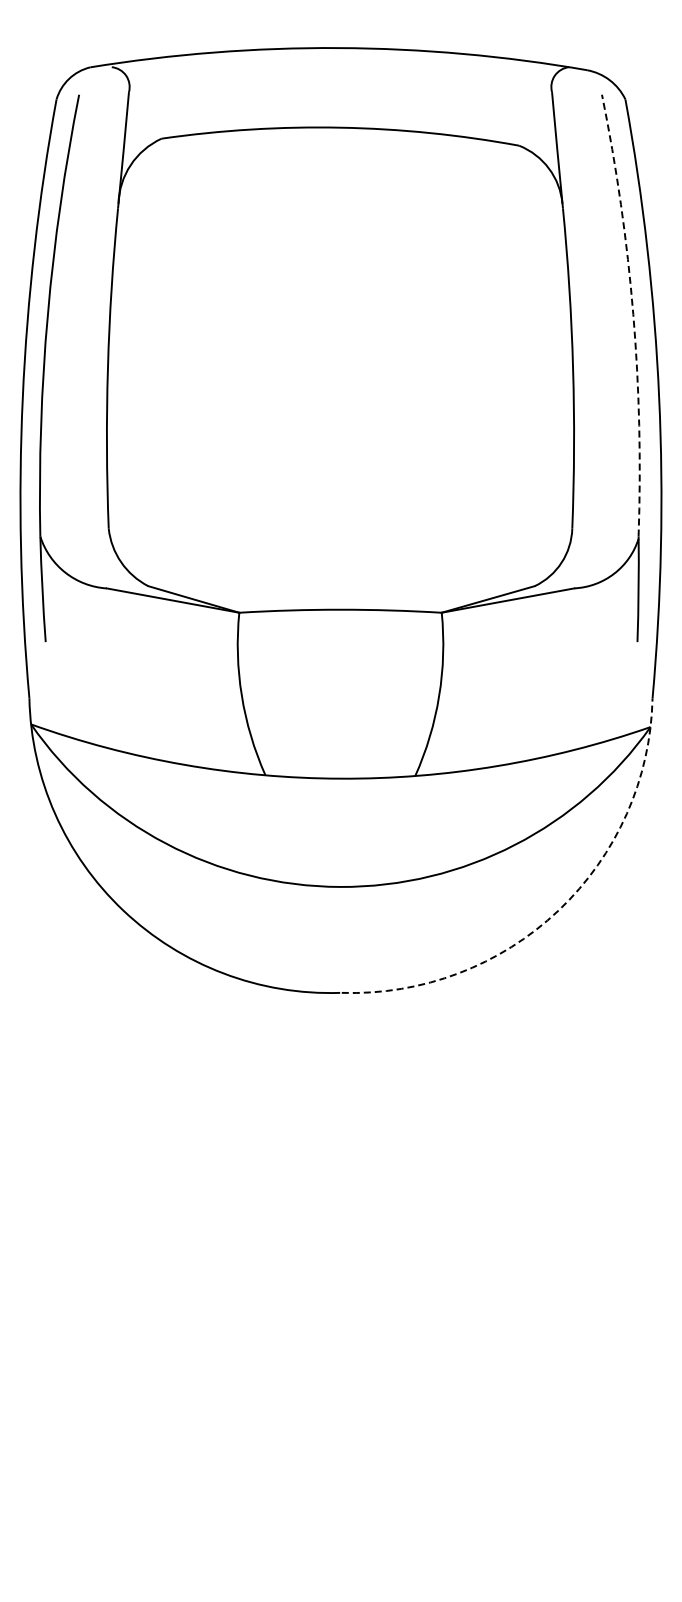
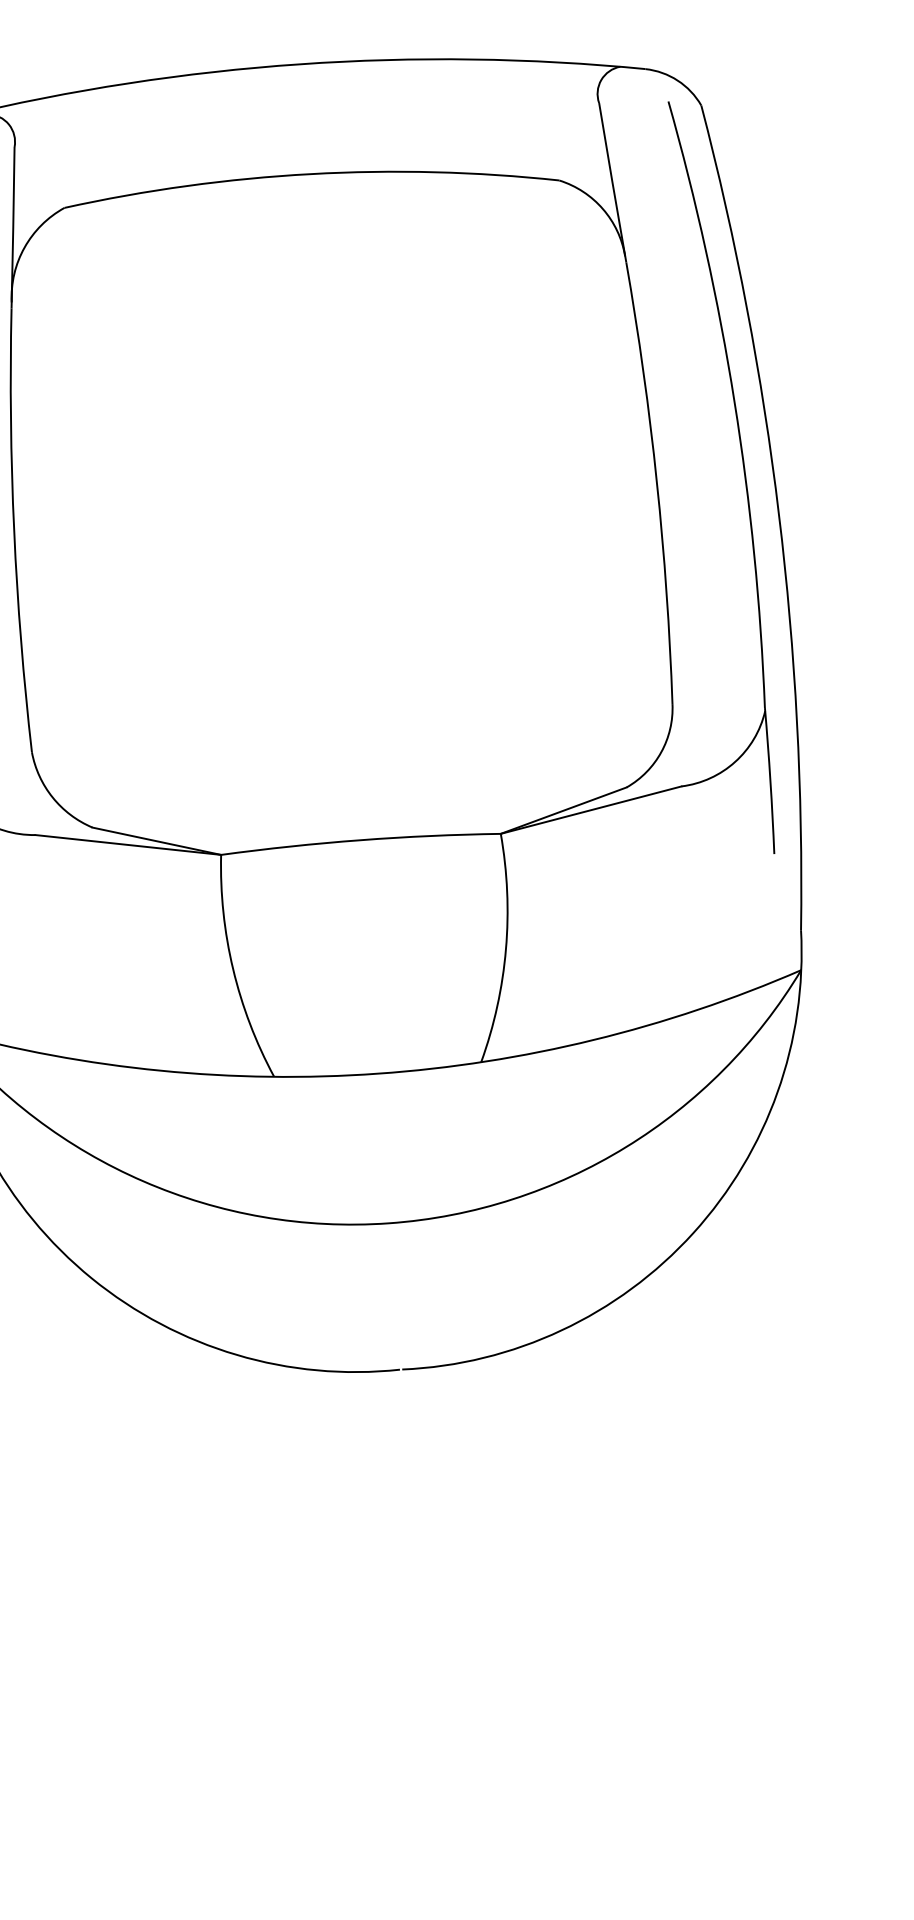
arc: (633, 314) -> (734, 401), dashed -> solid
arc: (558, 910) -> (693, 1233), dashed -> solid

